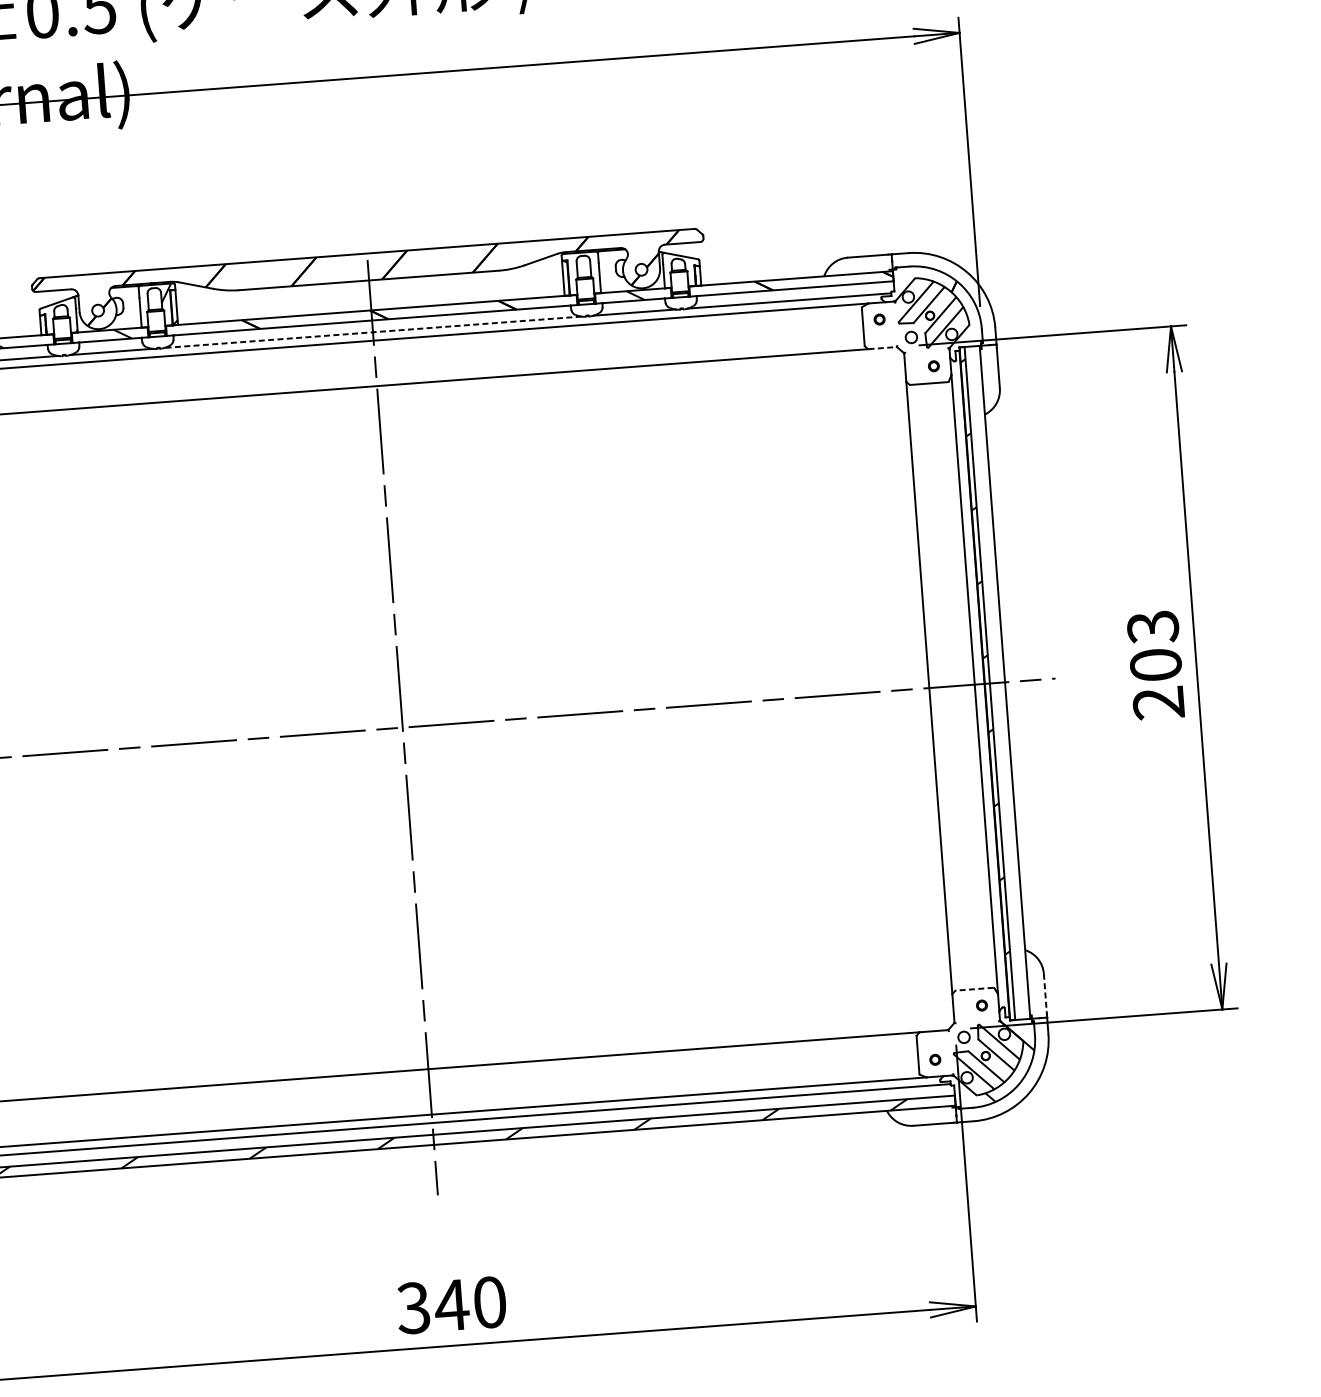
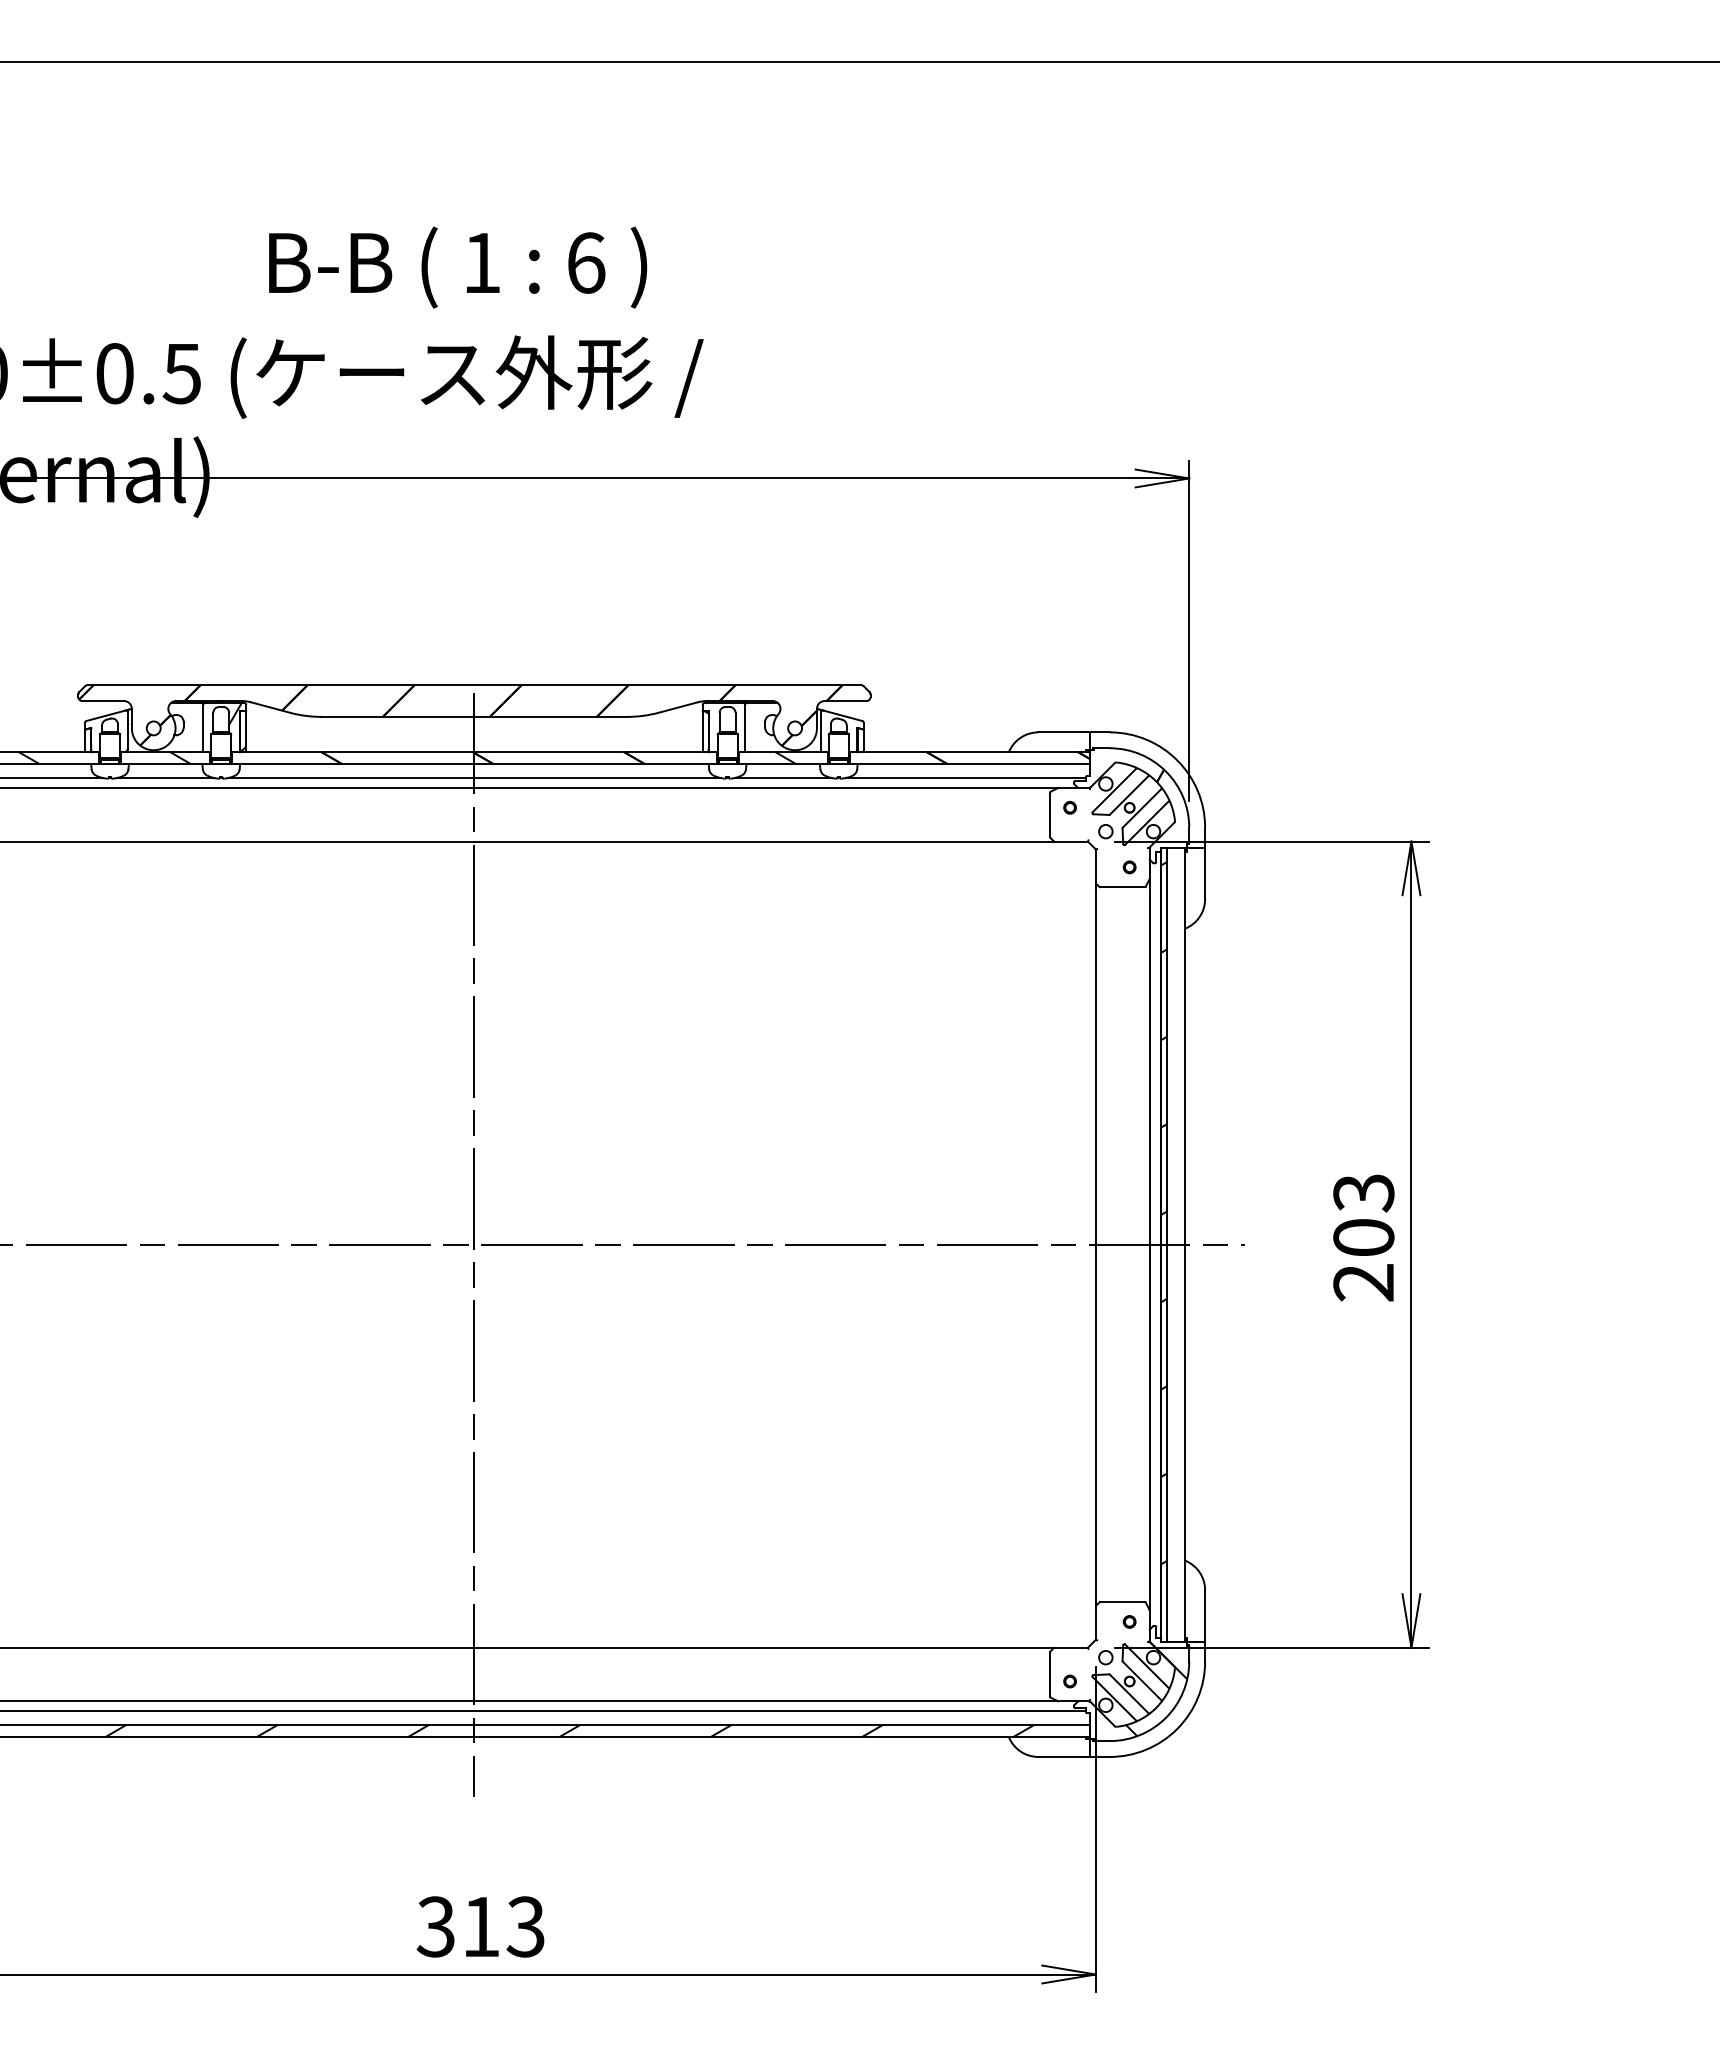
line: (372, 332) -> (473, 778), dashed -> solid
line: (882, 348) -> (1071, 841), dashed -> solid
line: (974, 989) -> (1122, 1602), dashed -> solid
line: (1045, 994) -> (1205, 1614), dashed -> solid
text: (469, 1303) -> (502, 1926), 340 -> 313

